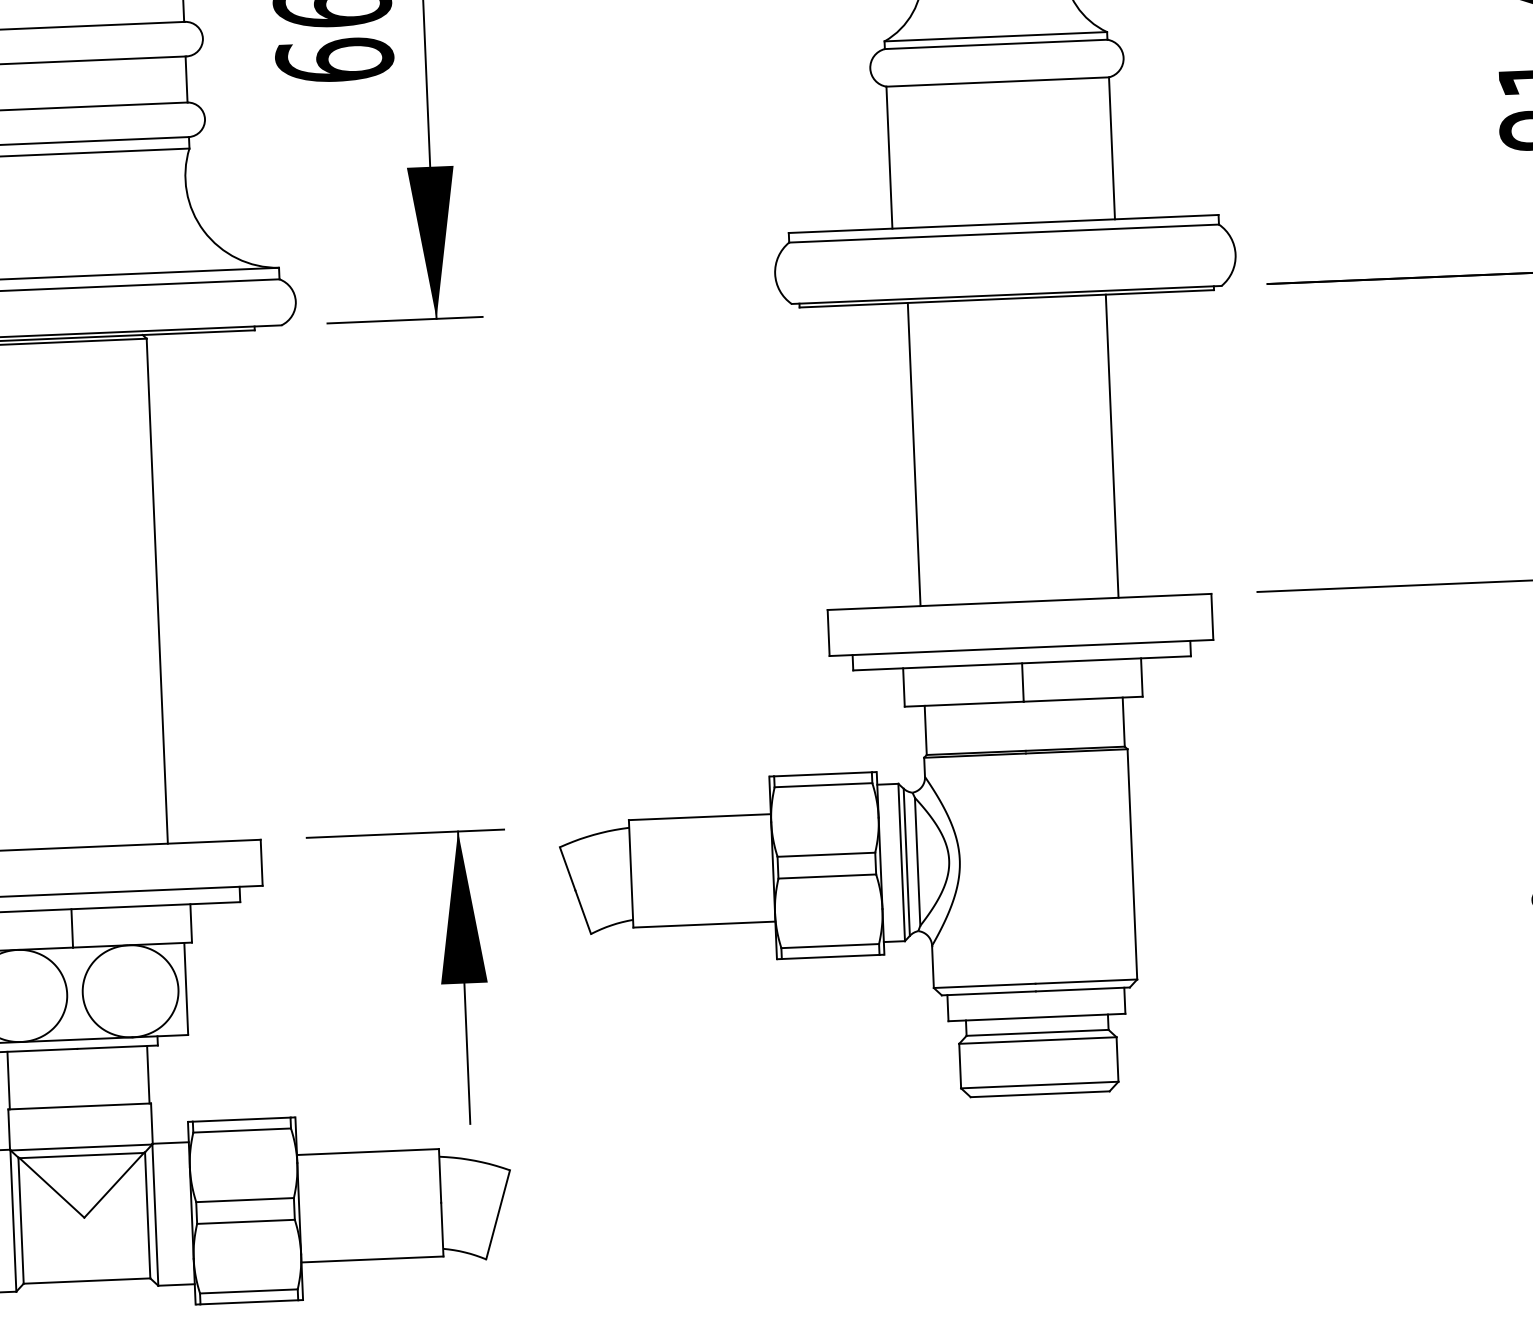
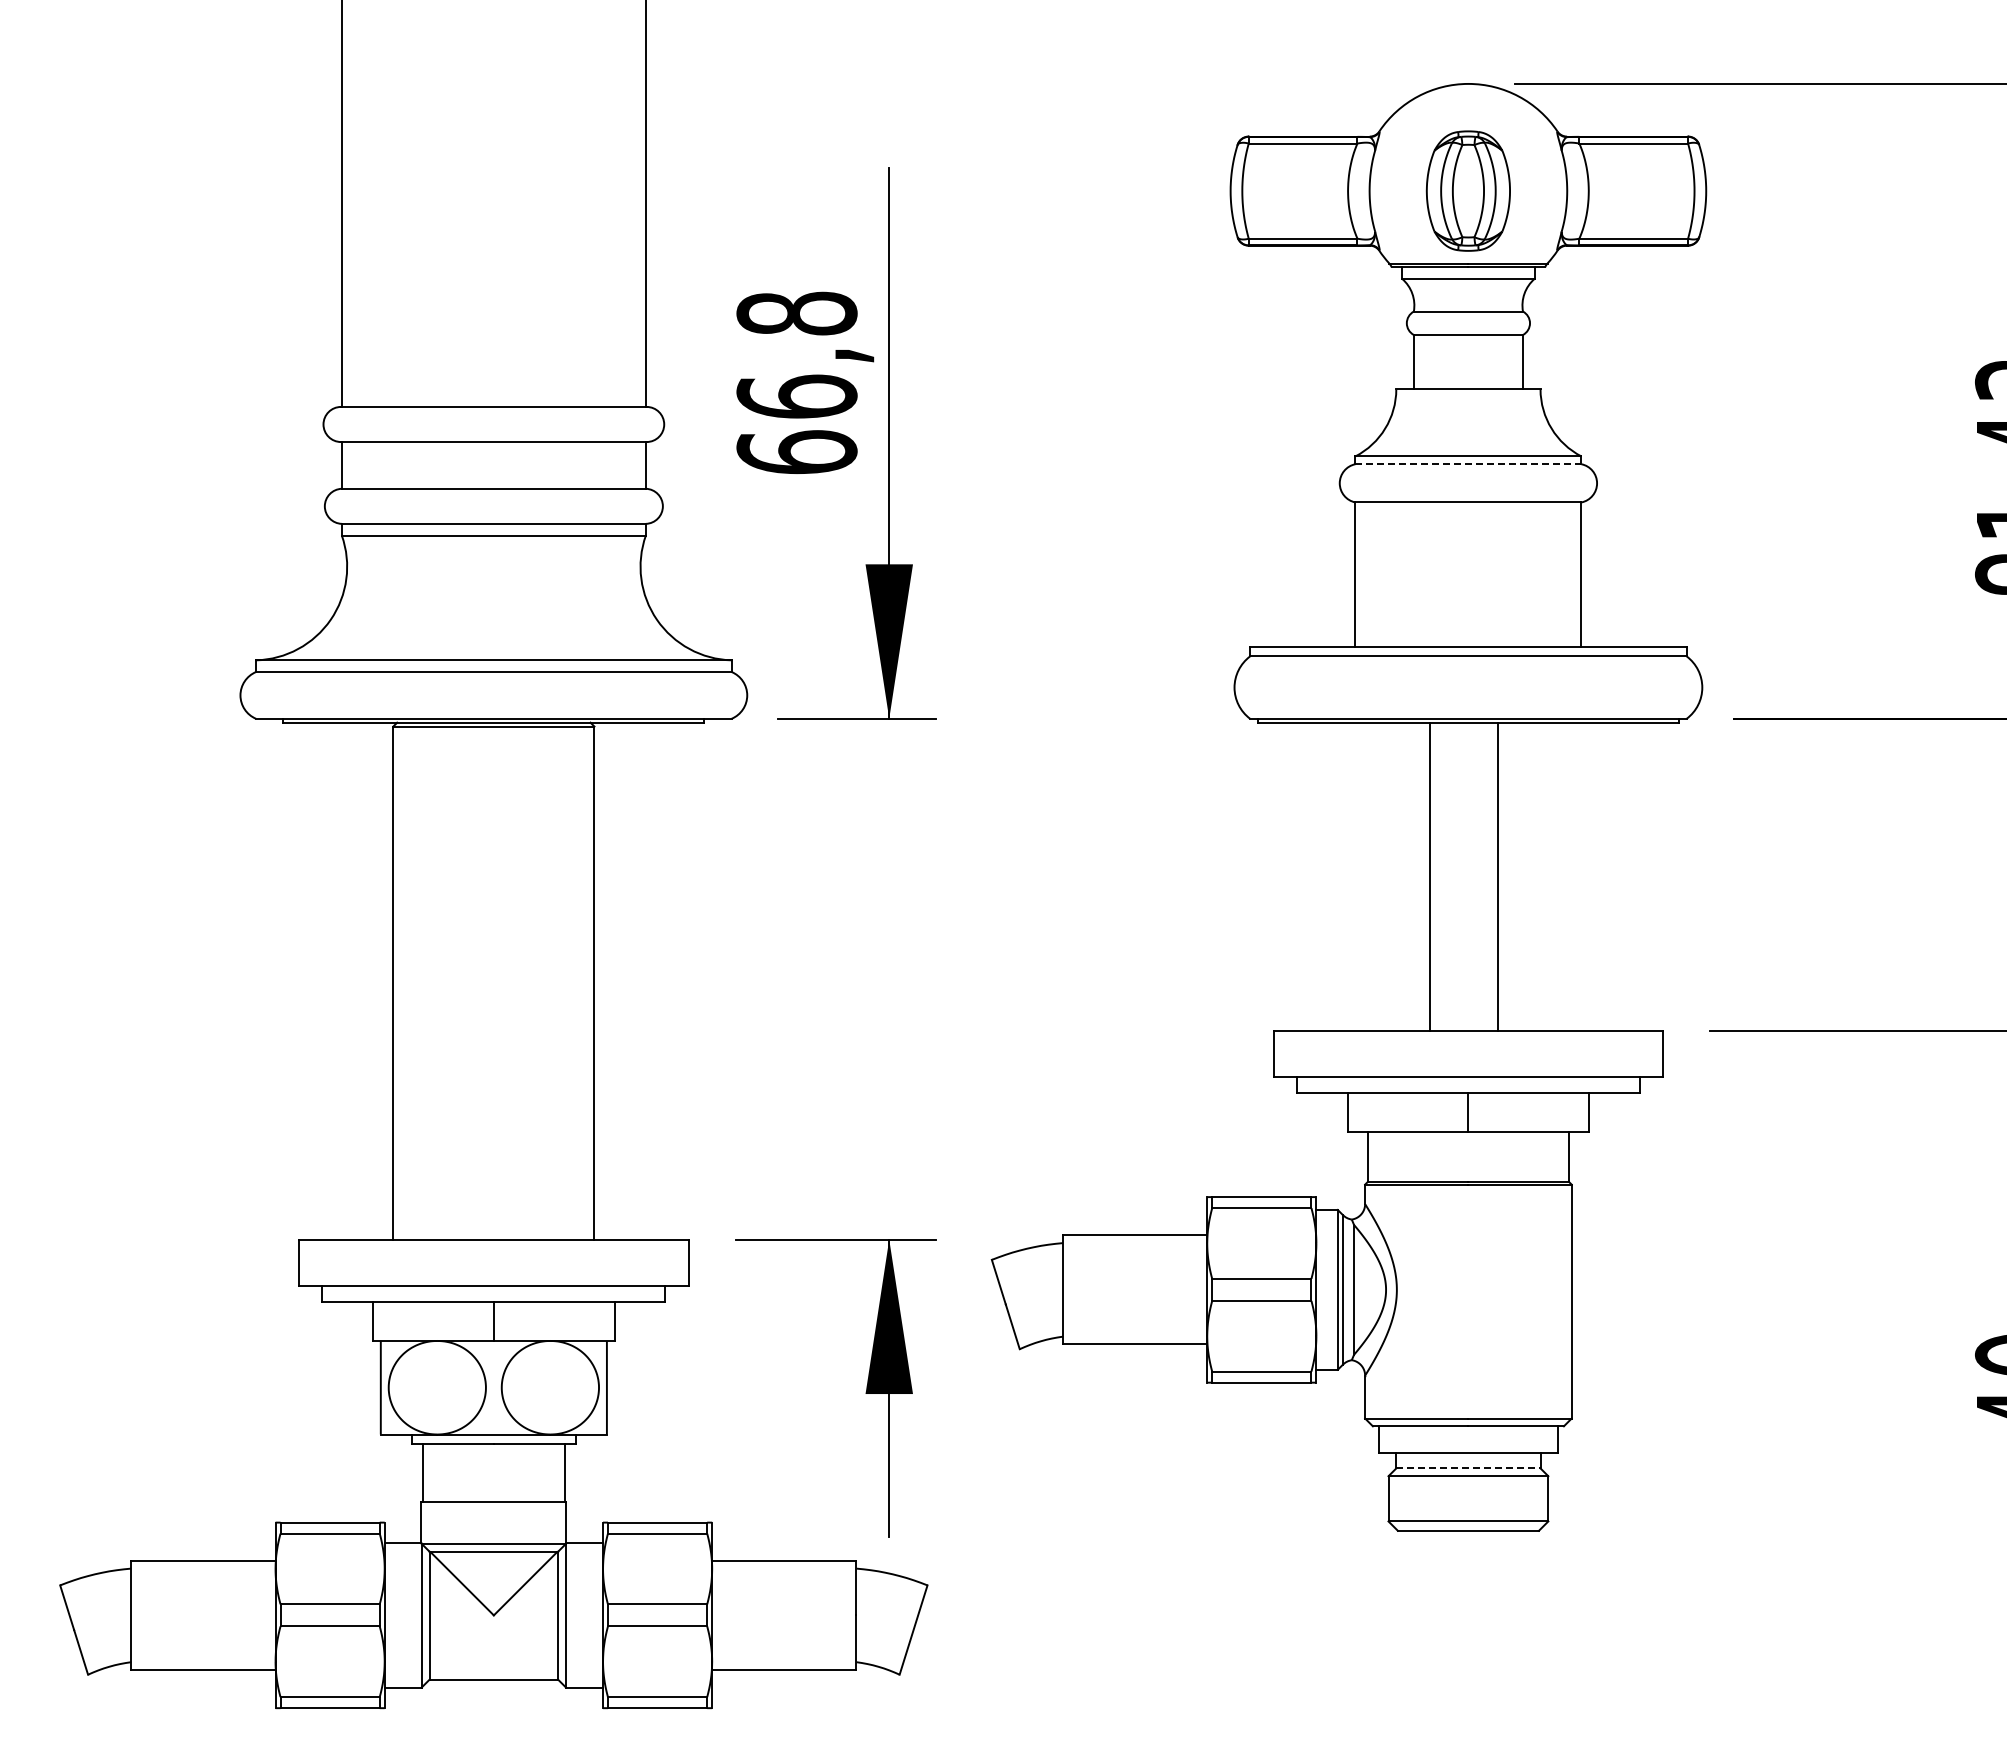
line: (996, 44) -> (1468, 464), solid -> dashed
line: (1111, 446) -> (1497, 876), moved
line: (913, 454) -> (1429, 876), moved
line: (1037, 1032) -> (1468, 1468), solid -> dashed

